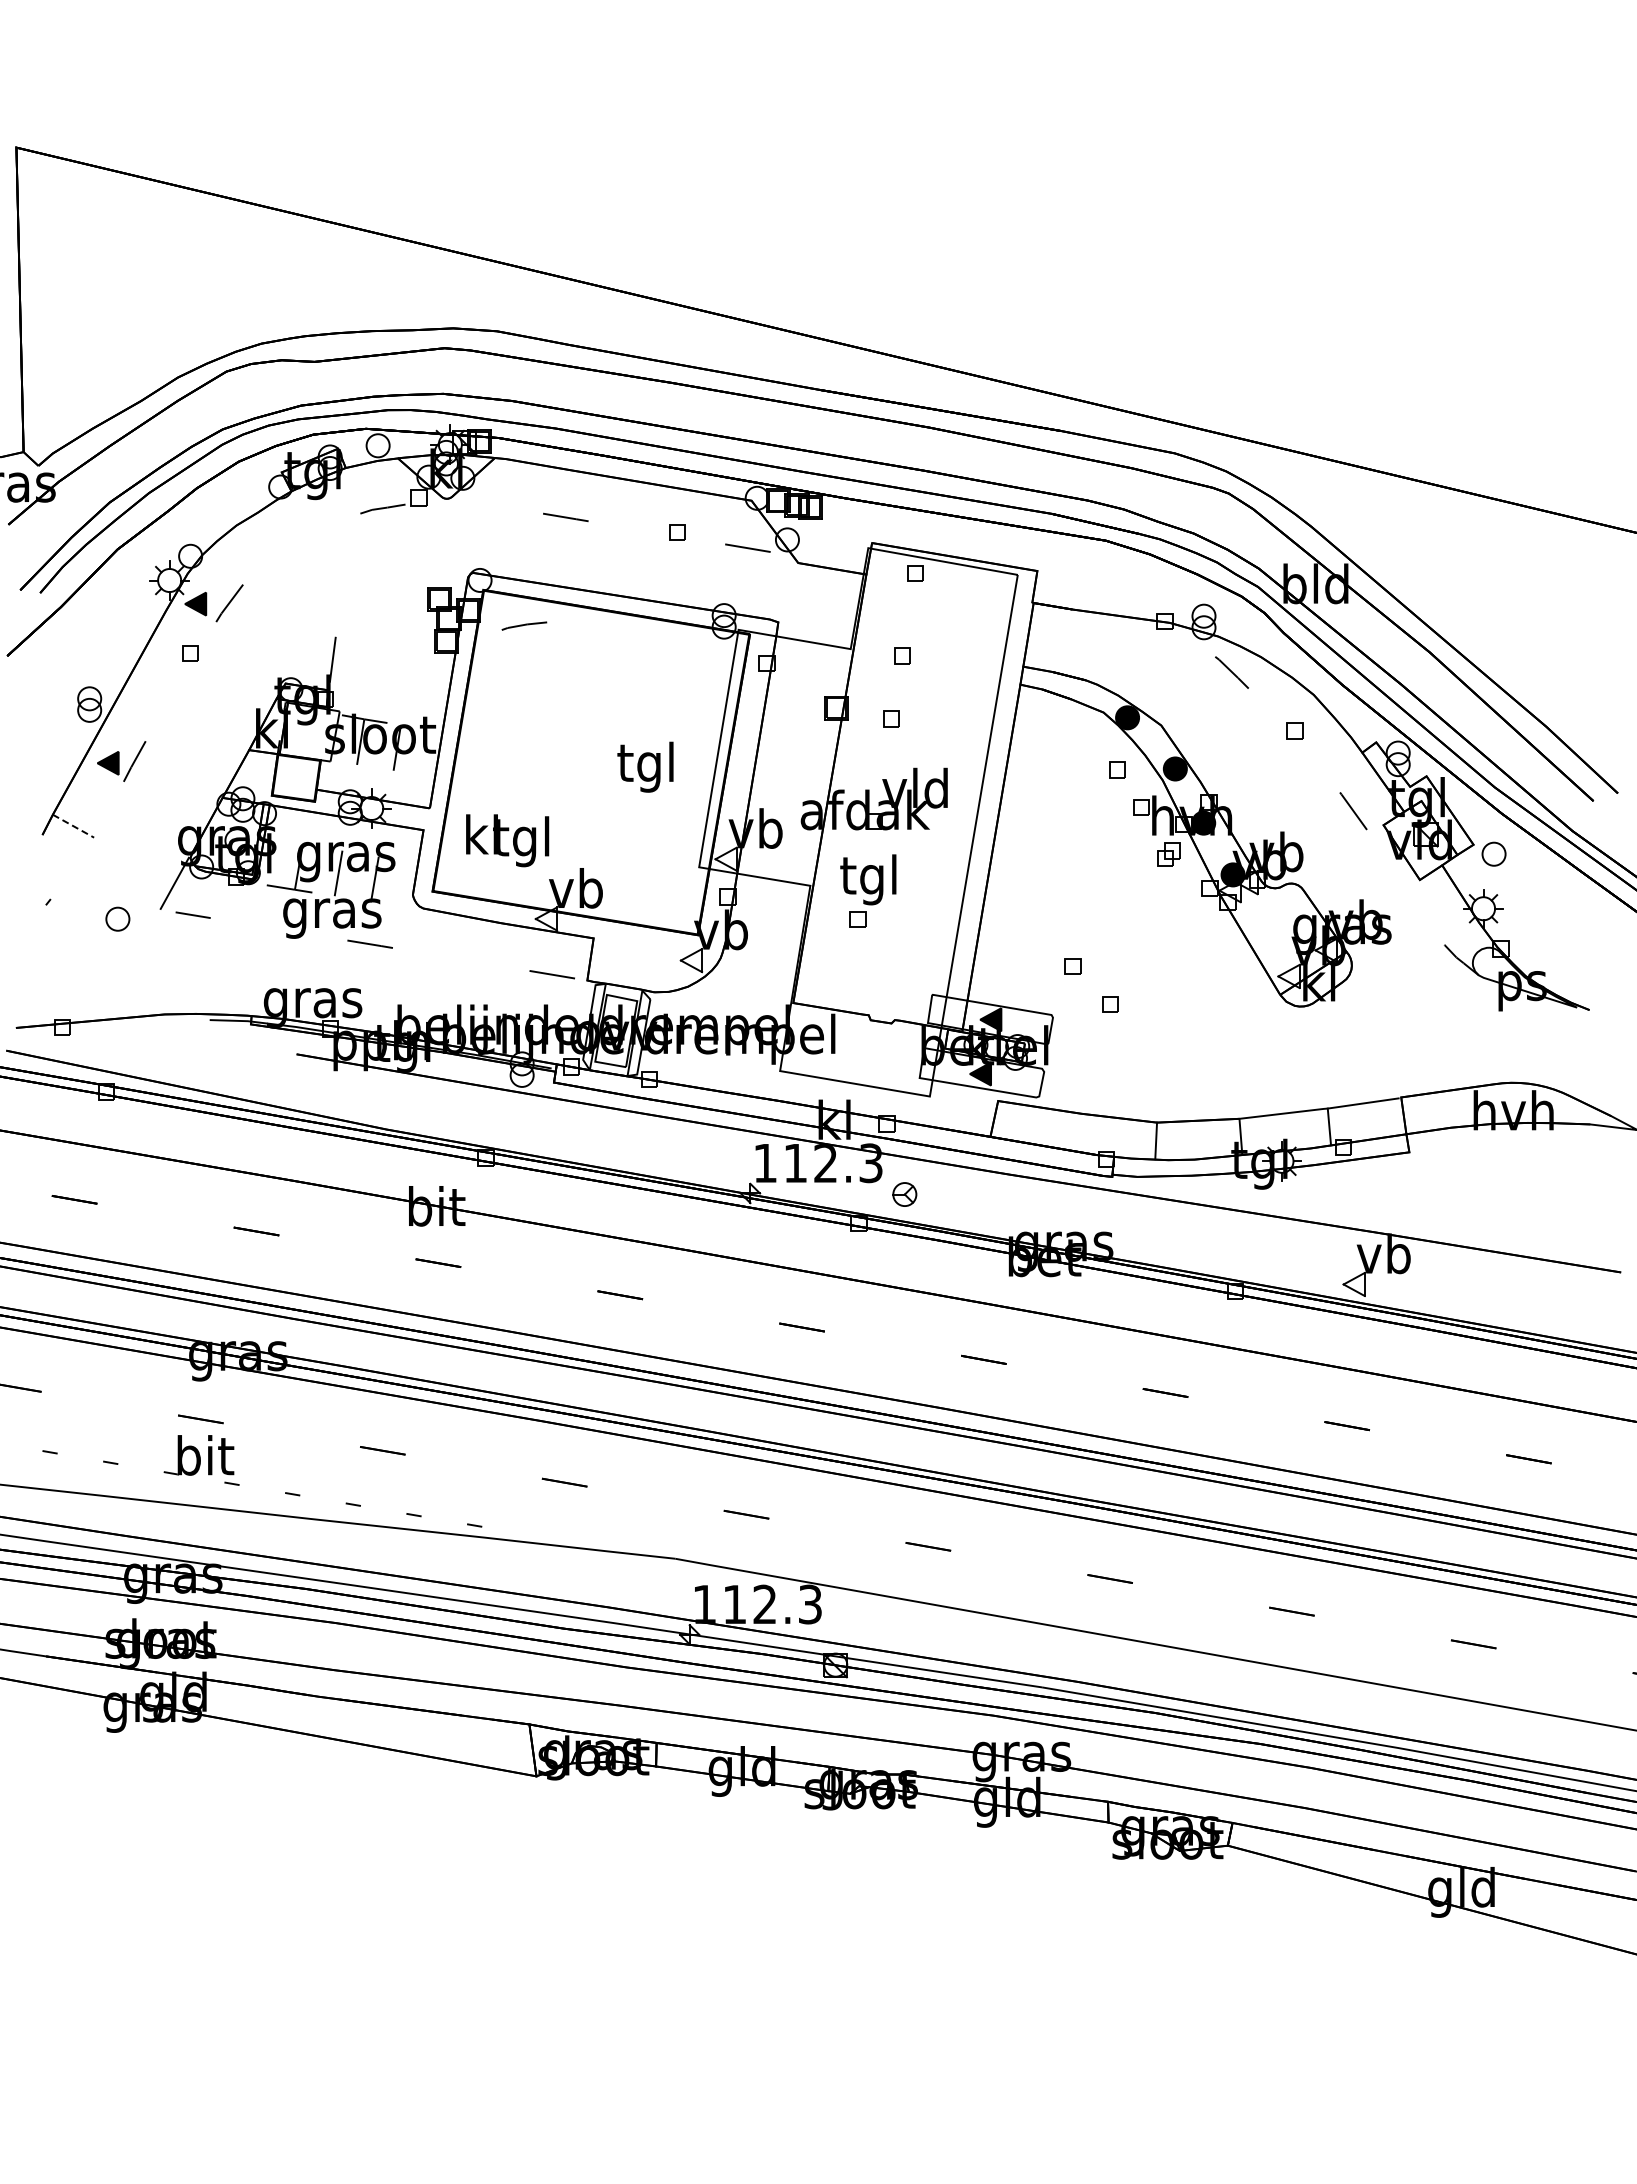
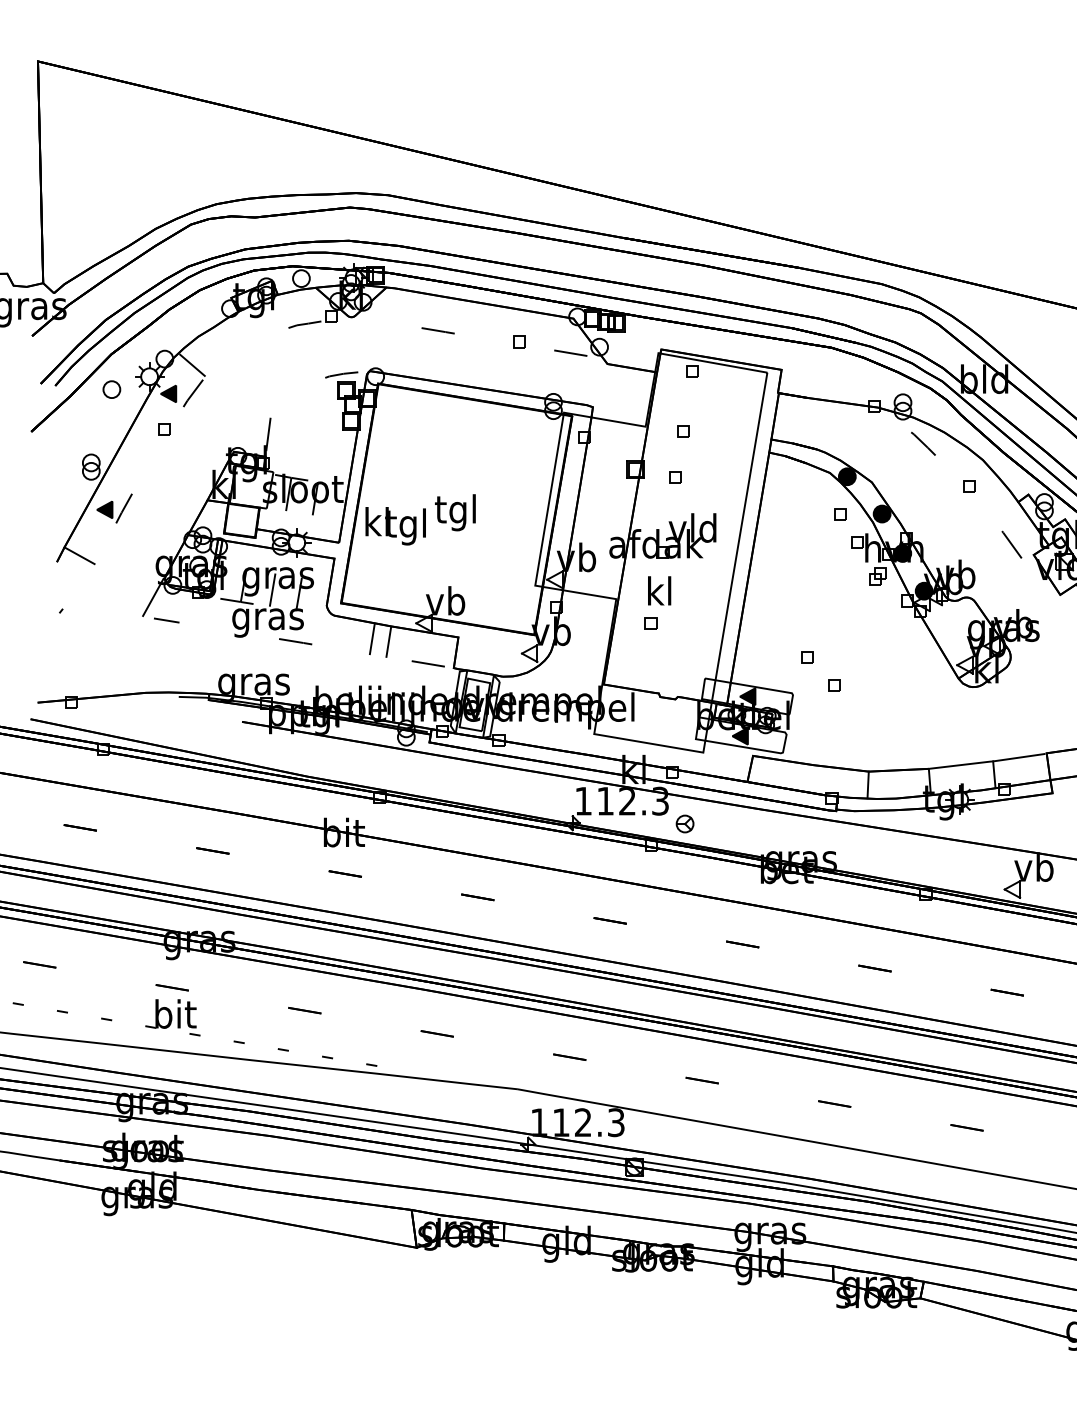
line: (228, 564) -> (192, 365), added
curve: (524, 625) -> (341, 374), moved
text: (645, 766) -> (455, 512), moved
line: (73, 826) -> (79, 555), dashed -> solid
text: (507, 840) -> (395, 526), moved
text: (868, 879) -> (658, 594), tgl -> kl
part: (117, 918) -> (111, 389), moved
line: (475, 940) -> (372, 638), added
line: (497, 944) -> (388, 641), added

